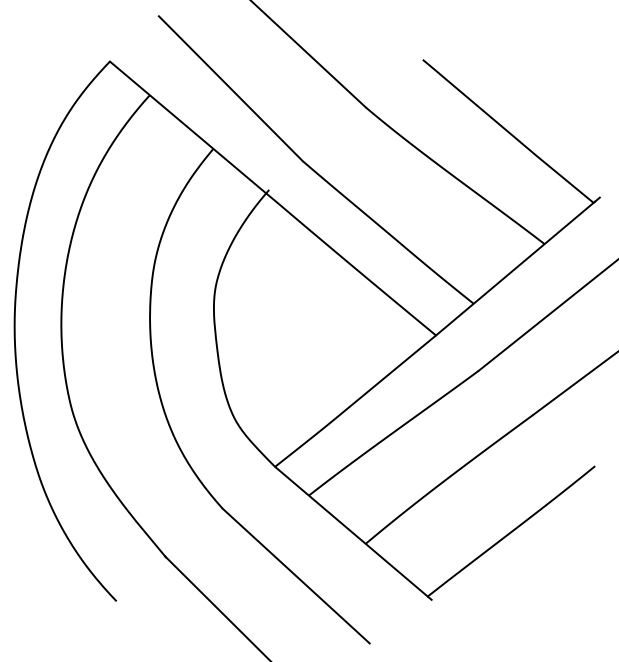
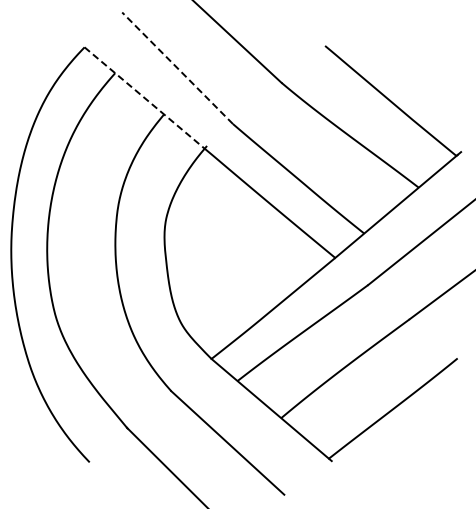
line: (230, 89) -> (177, 68), solid -> dashed
line: (187, 128) -> (144, 98), solid -> dashed

